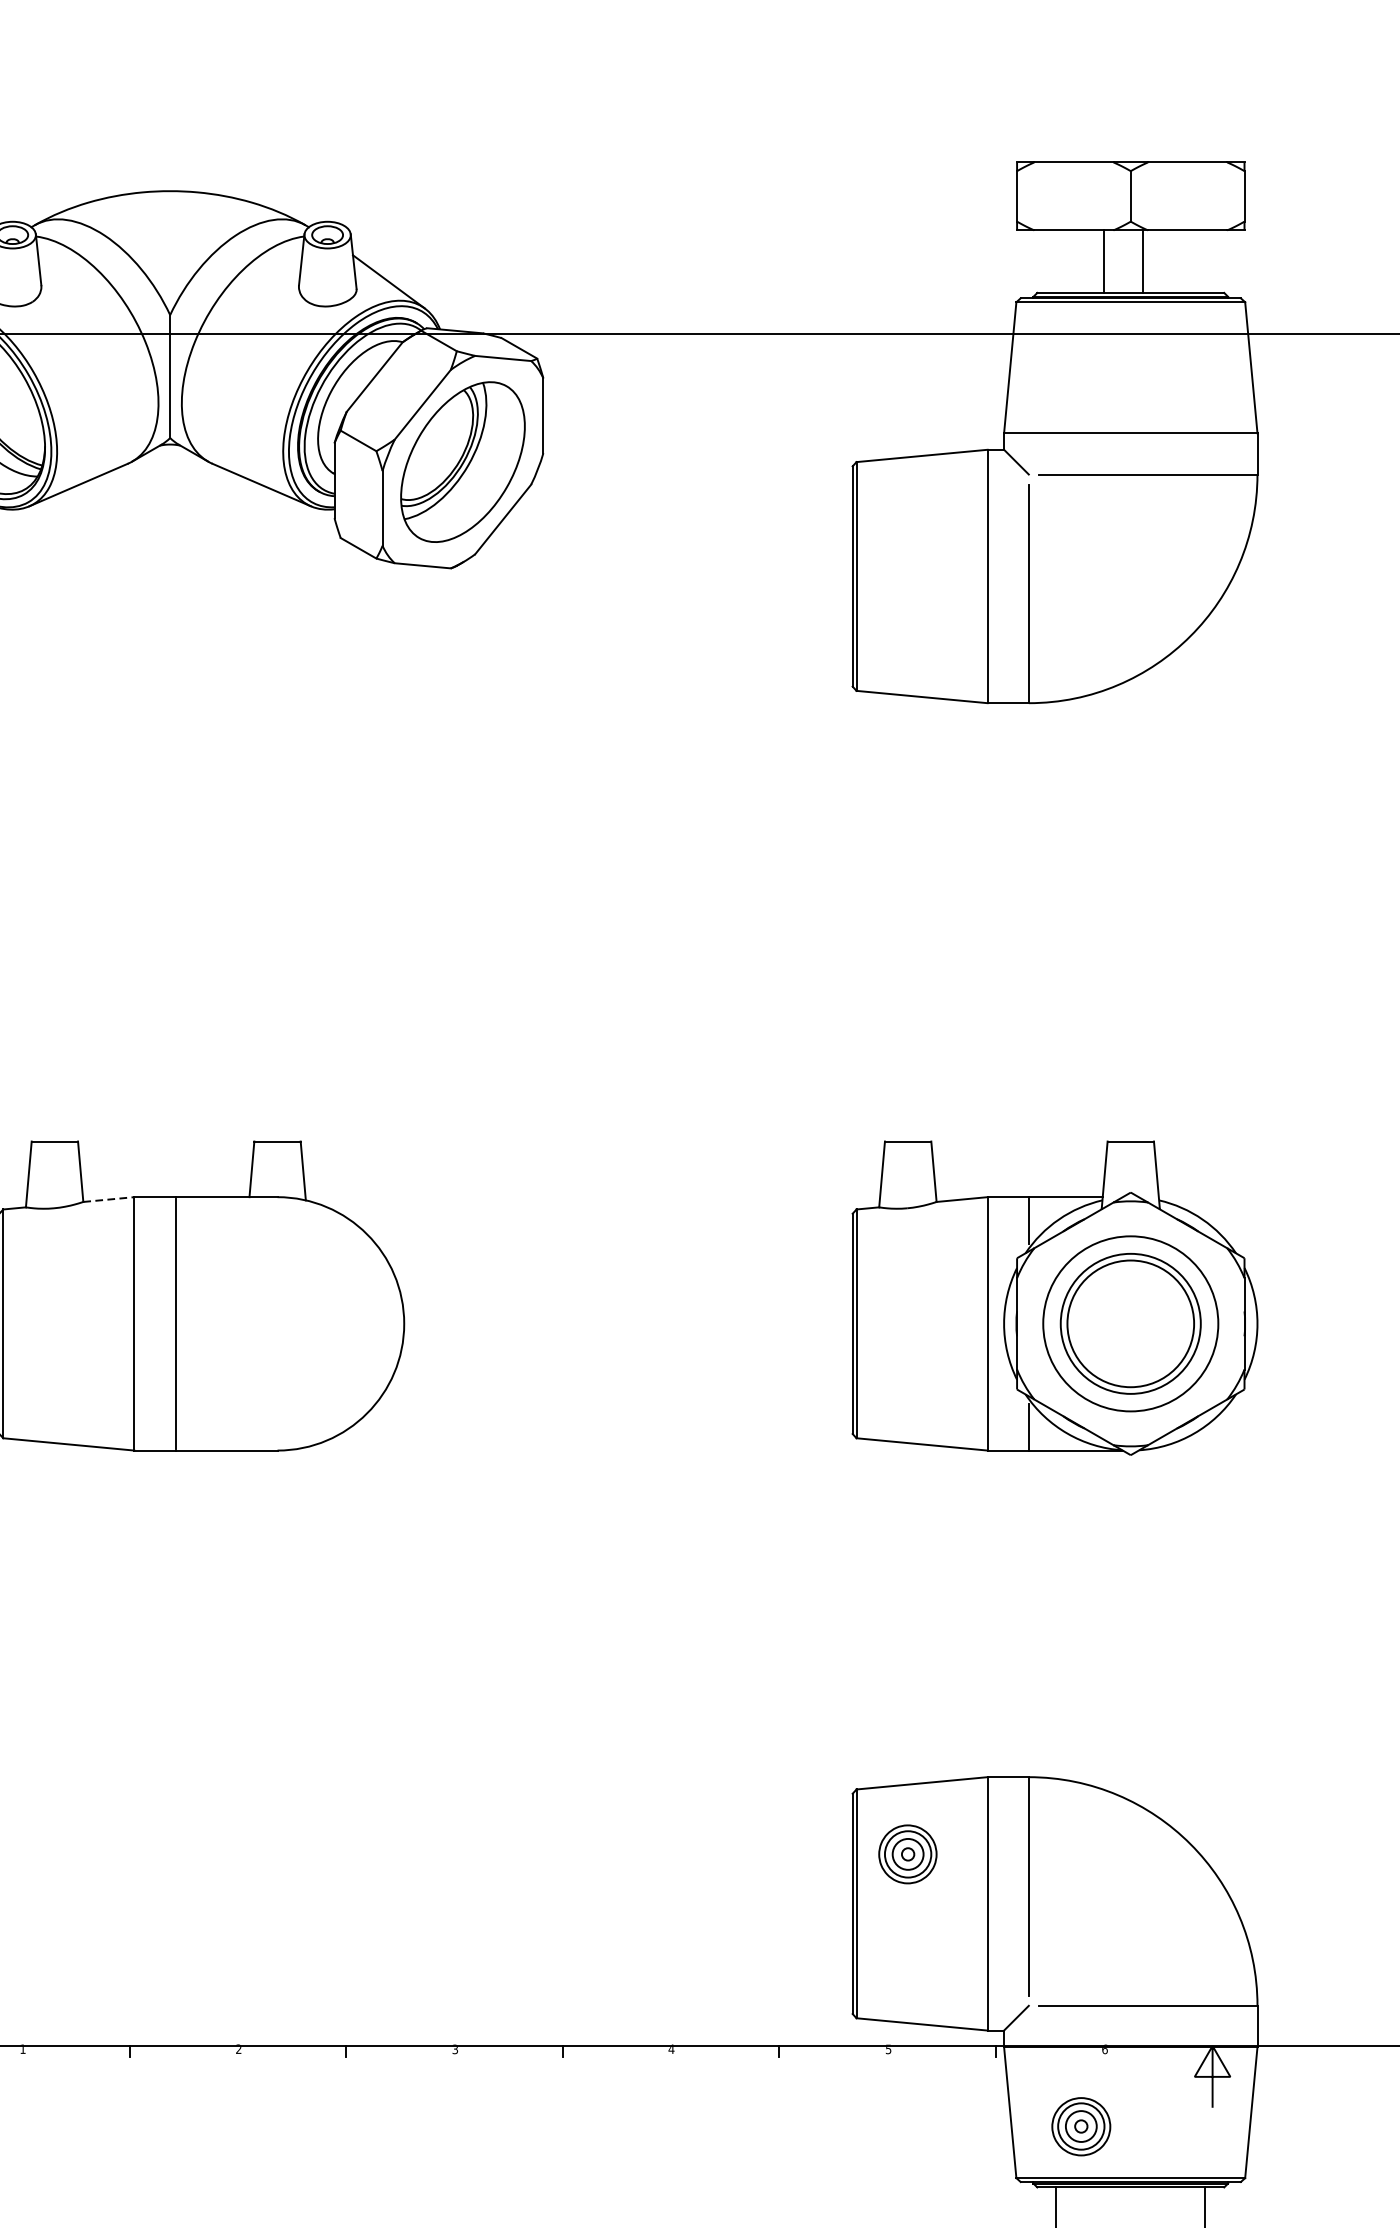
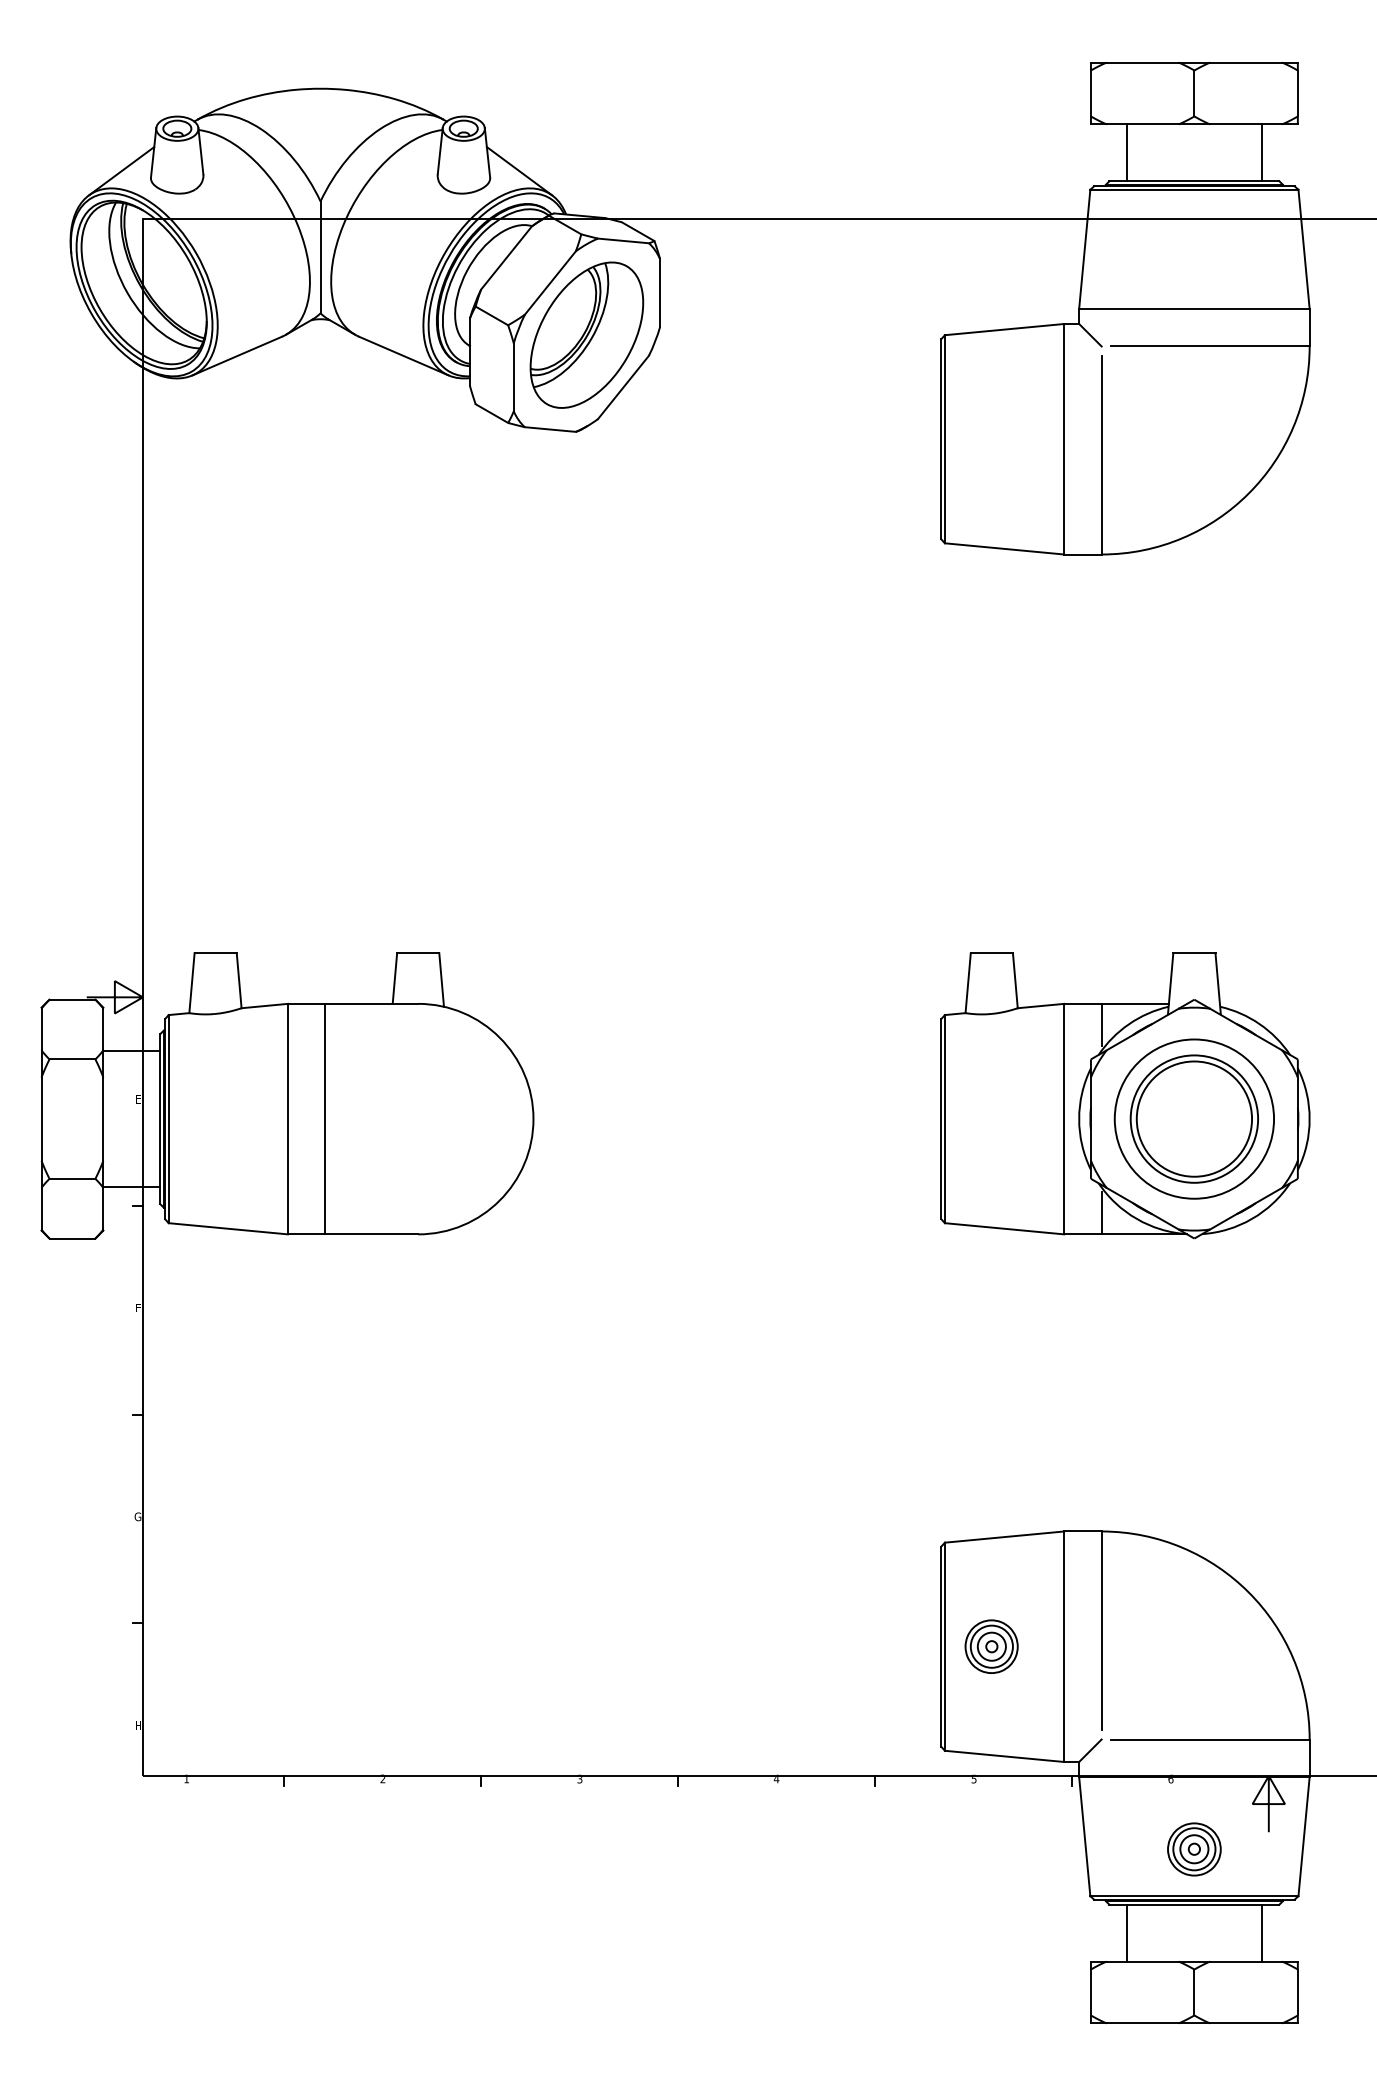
line: (1103, 261) -> (1126, 152), moved
line: (1142, 261) -> (1262, 152), moved
line: (109, 1200) -> (265, 1006), dashed -> solid
part: (907, 1854) -> (991, 1646), moved
part: (1081, 2126) -> (1194, 1849), moved

